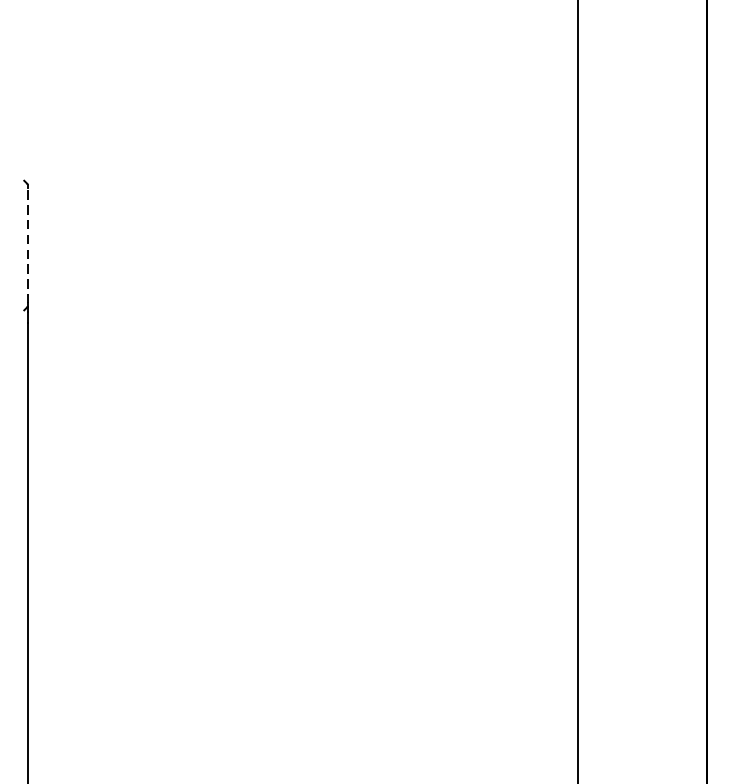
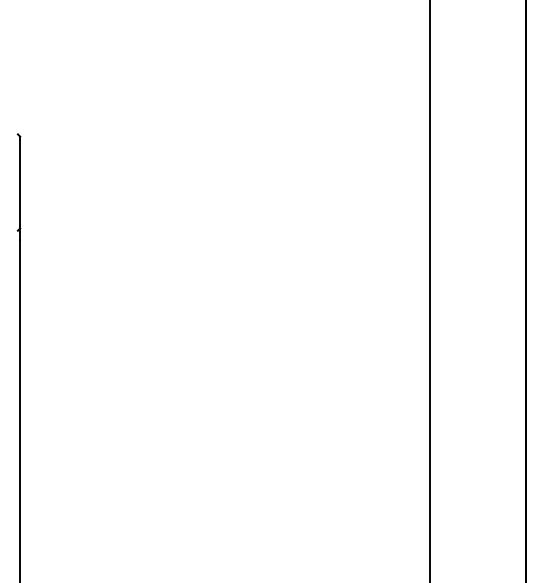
line: (27, 245) -> (20, 182), dashed -> solid

